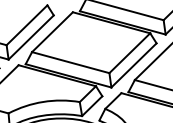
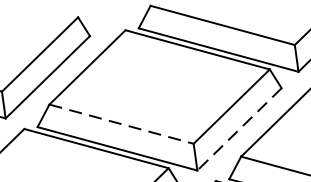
line: (71, 62) -> (122, 123), solid -> dashed
line: (133, 65) -> (238, 129), solid -> dashed

